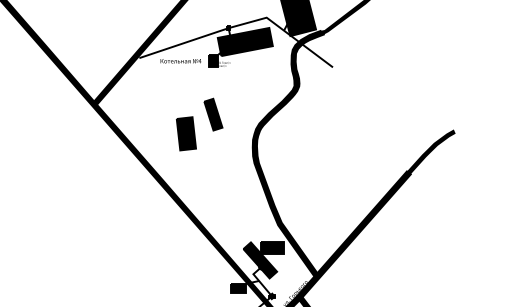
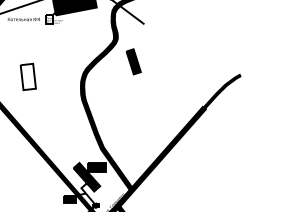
fill: (213, 61) -> (49, 19), removed
part: (213, 114) -> (133, 61), moved
fill: (186, 133) -> (28, 76), removed

